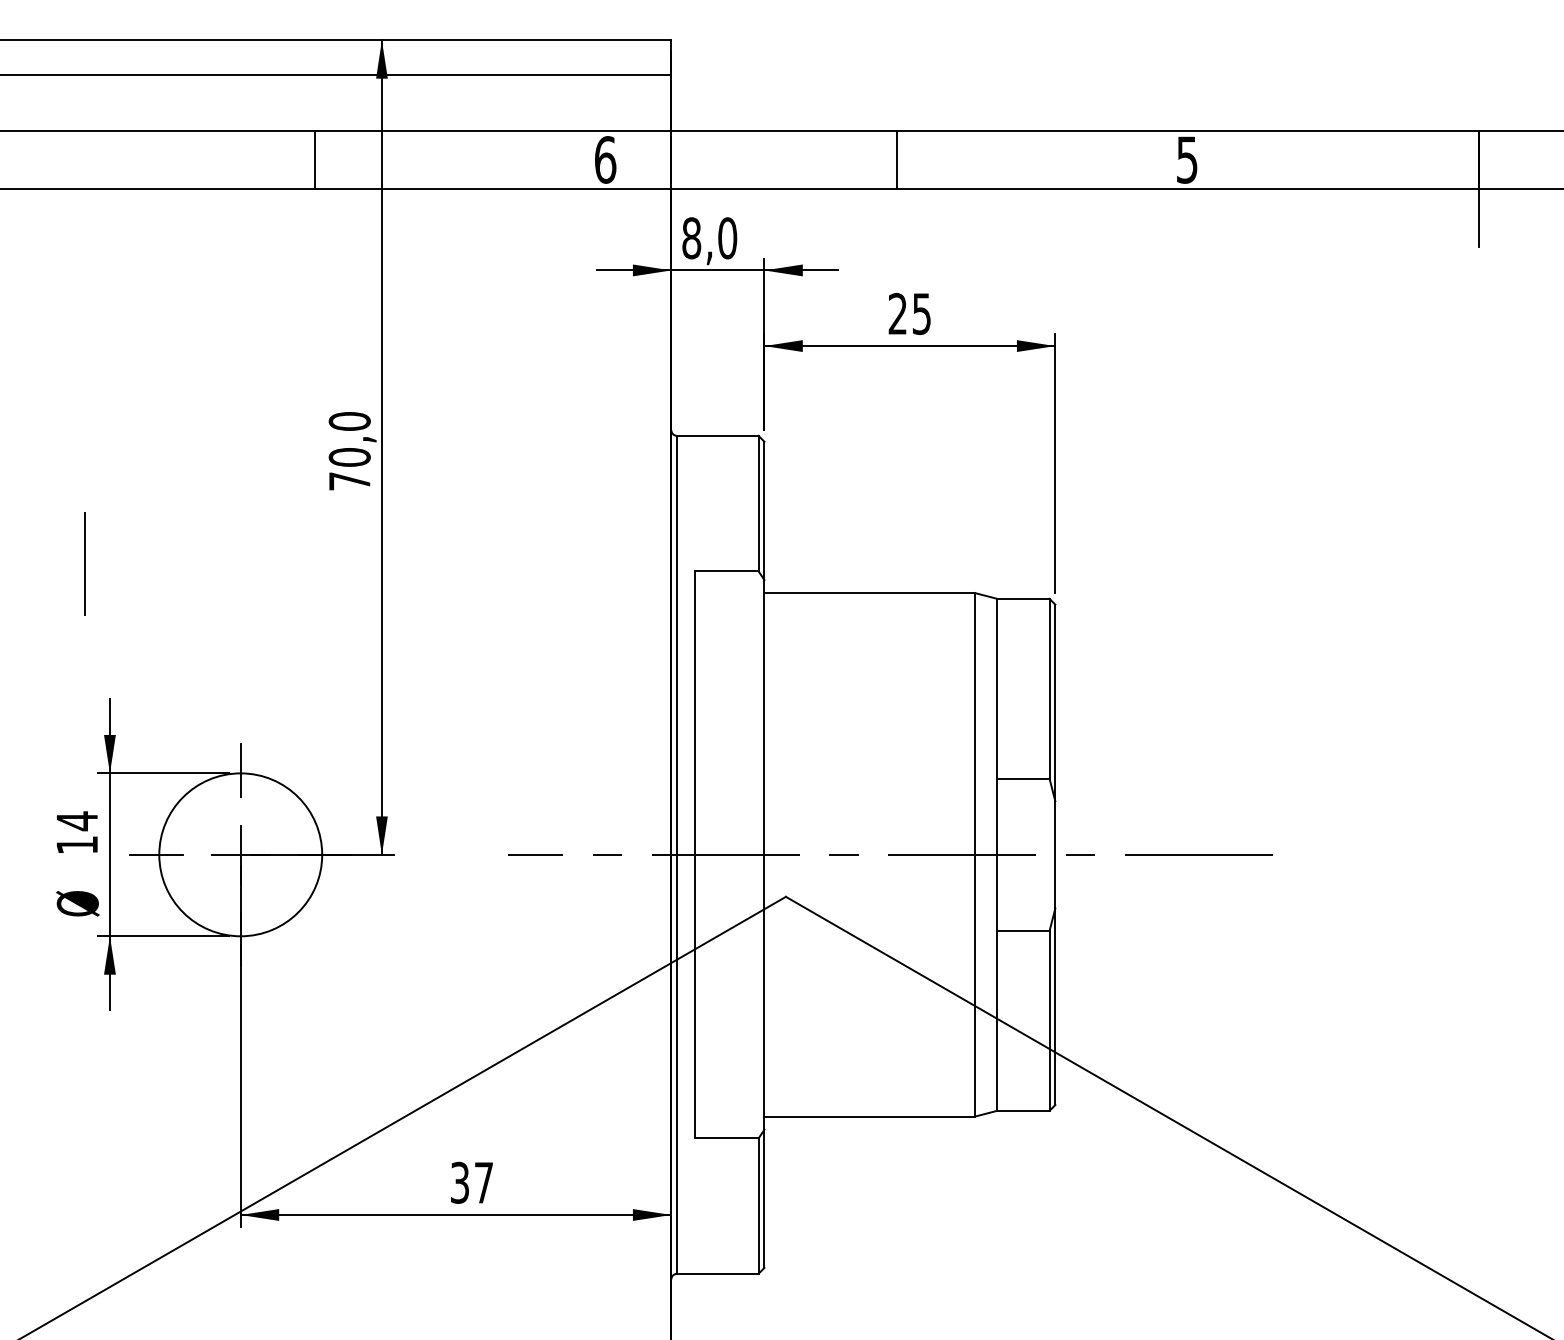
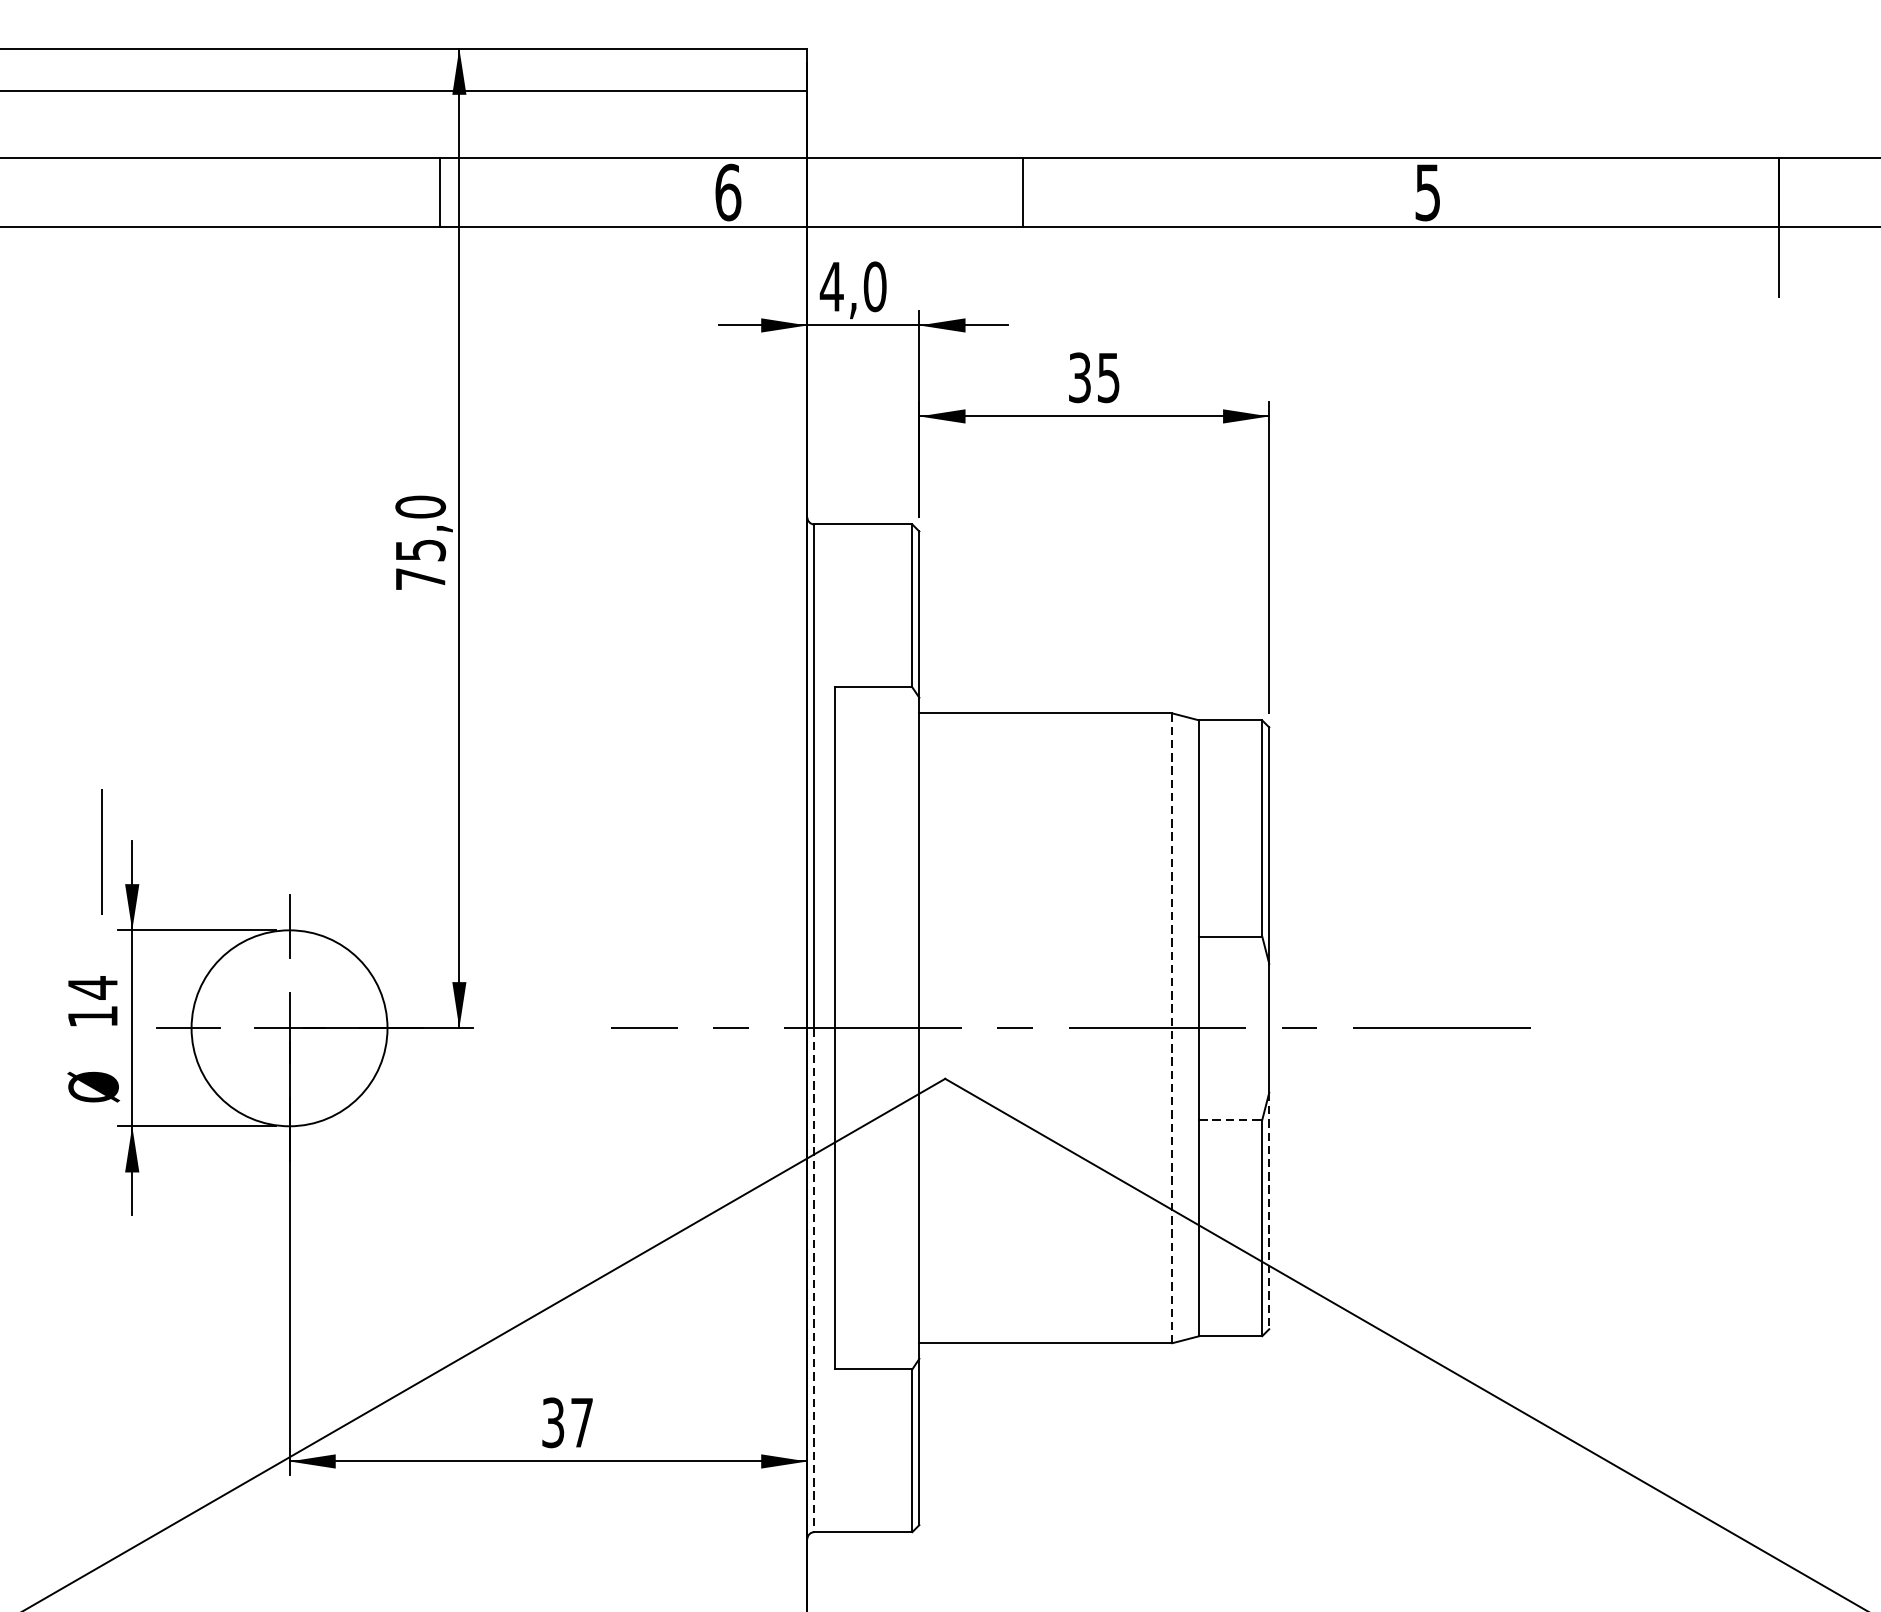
line: (315, 159) -> (440, 192), moved
line: (896, 159) -> (1022, 192), moved
text: (691, 238) -> (831, 287), 8,0 -> 4,0
text: (897, 313) -> (1079, 377), 25 -> 35
text: (349, 457) -> (420, 550), 70,0 -> 75,0
line: (84, 563) -> (101, 851), moved
line: (974, 854) -> (1172, 1027), solid -> dashed
line: (1023, 931) -> (1230, 1120), solid -> dashed
line: (1055, 1007) -> (1269, 1211), solid -> dashed
line: (677, 1064) -> (814, 1280), solid -> dashed

